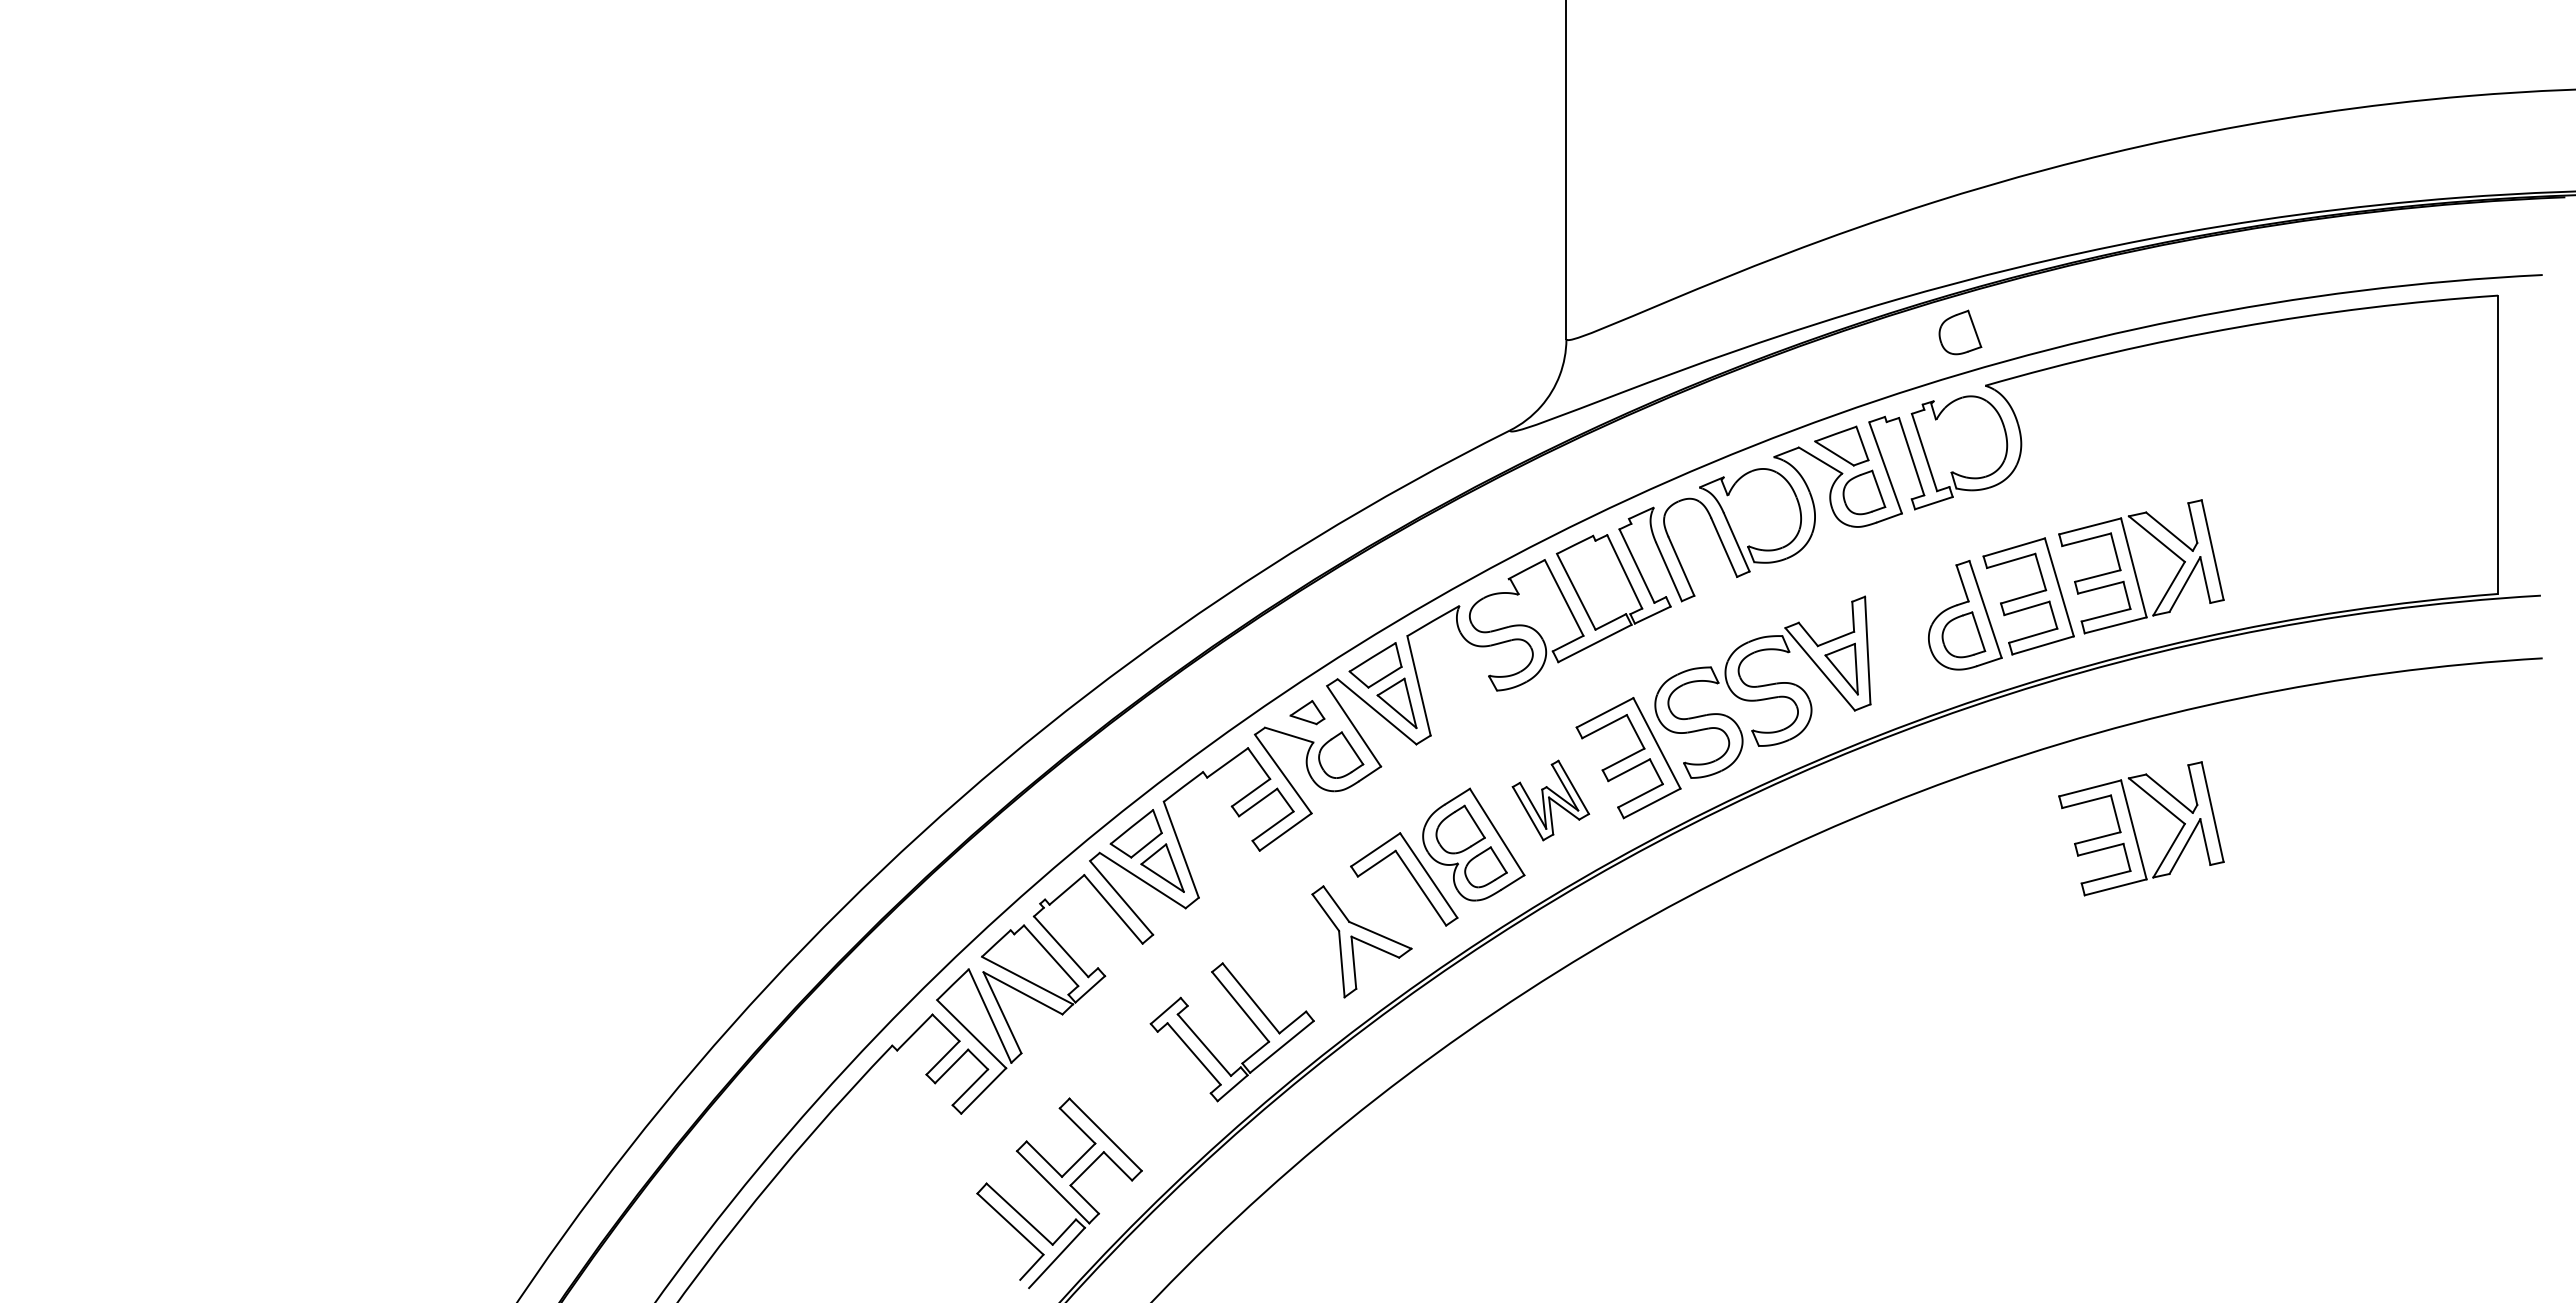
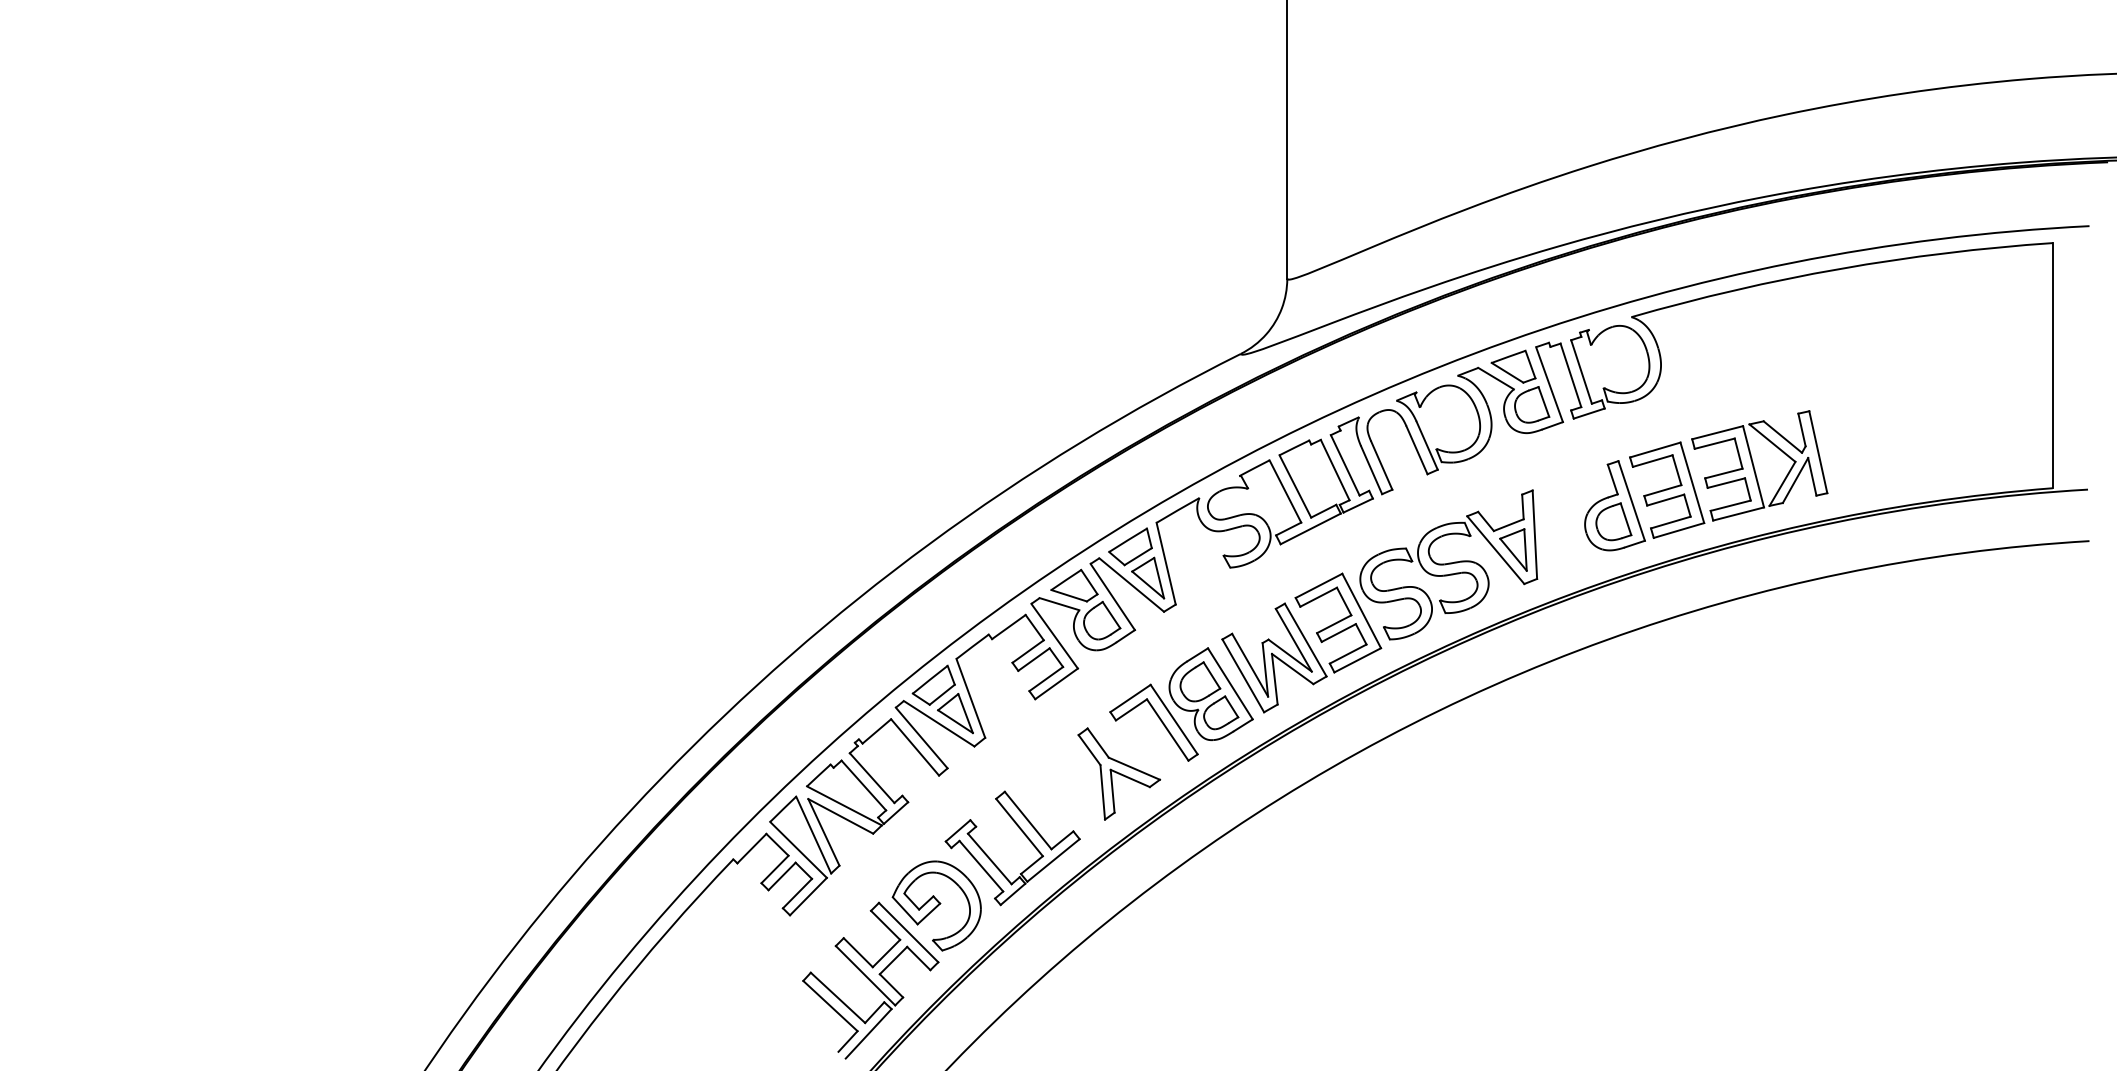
part: (1960, 332) -> (1611, 273), removed
part: (1307, 712) -> (1074, 585), size x1.67
part: (1550, 800) -> (1274, 657), size x1.67
part: (2135, 831) -> (1754, 683), removed
part: (1139, 1102) -> (936, 906), added

